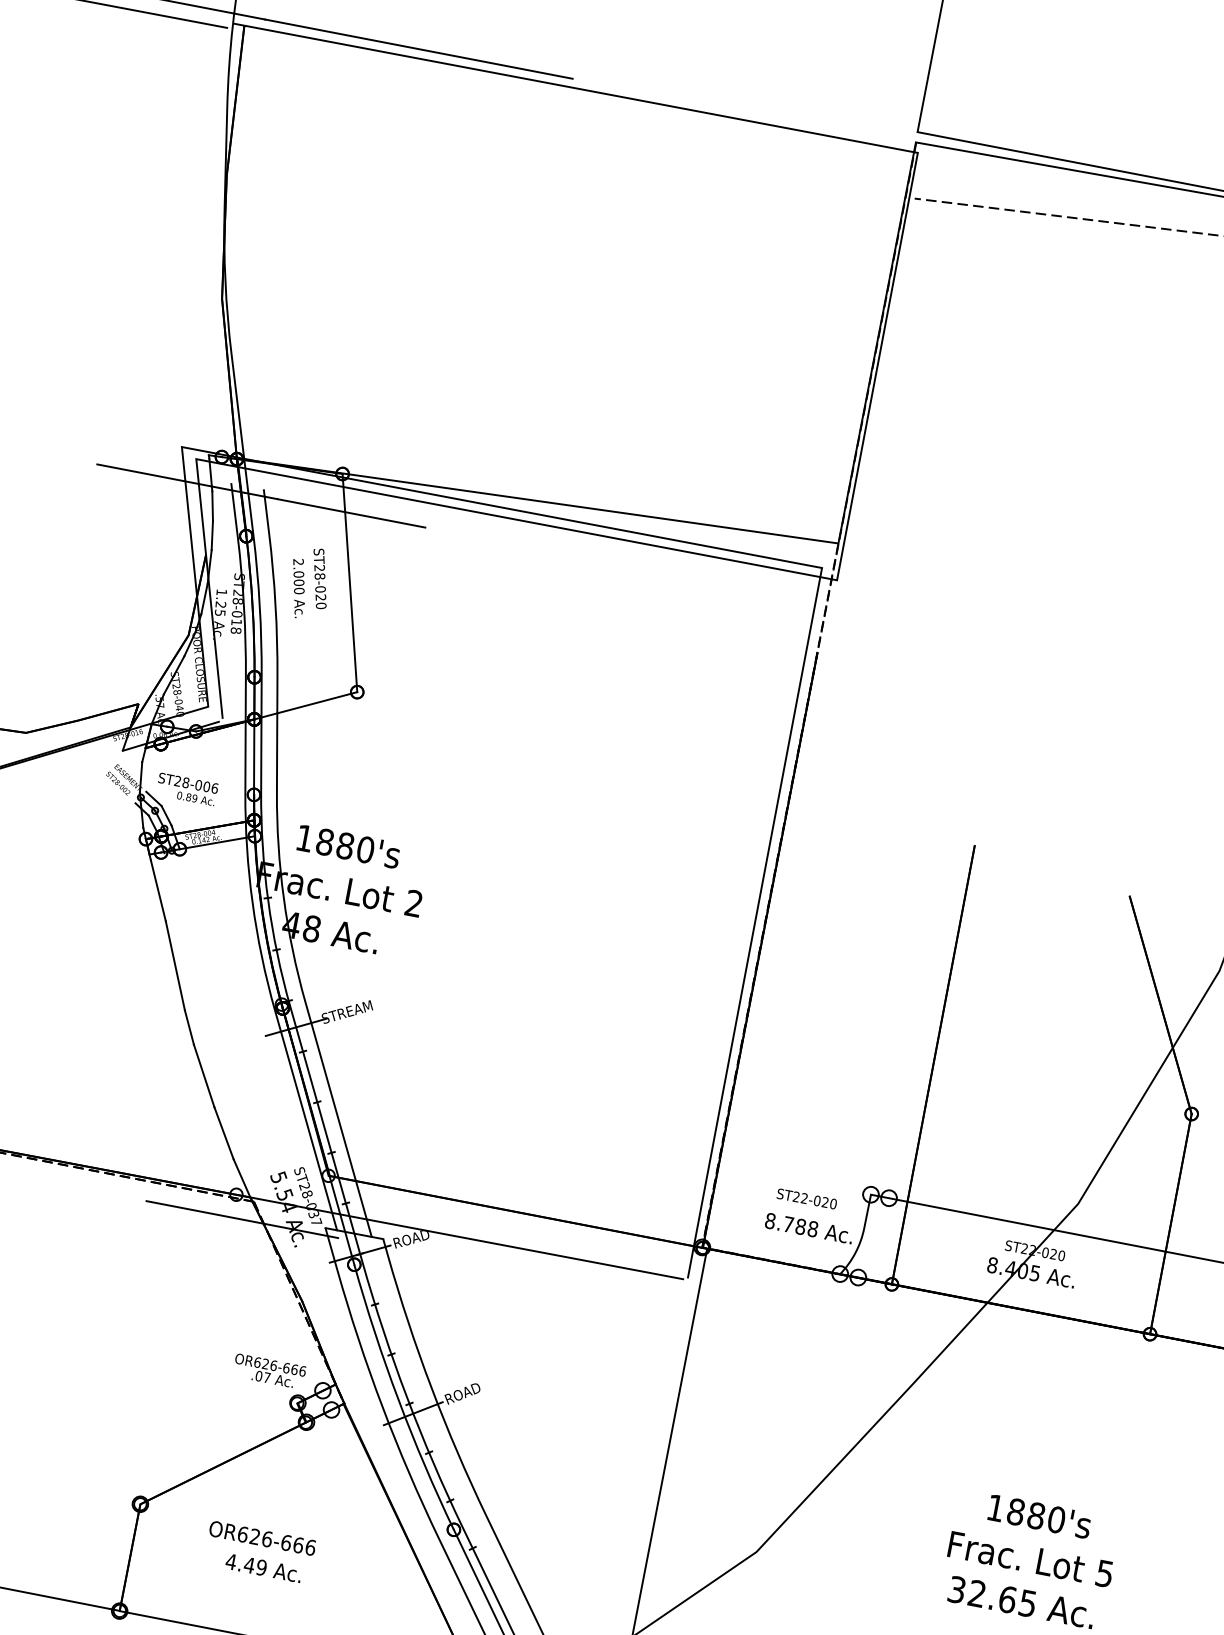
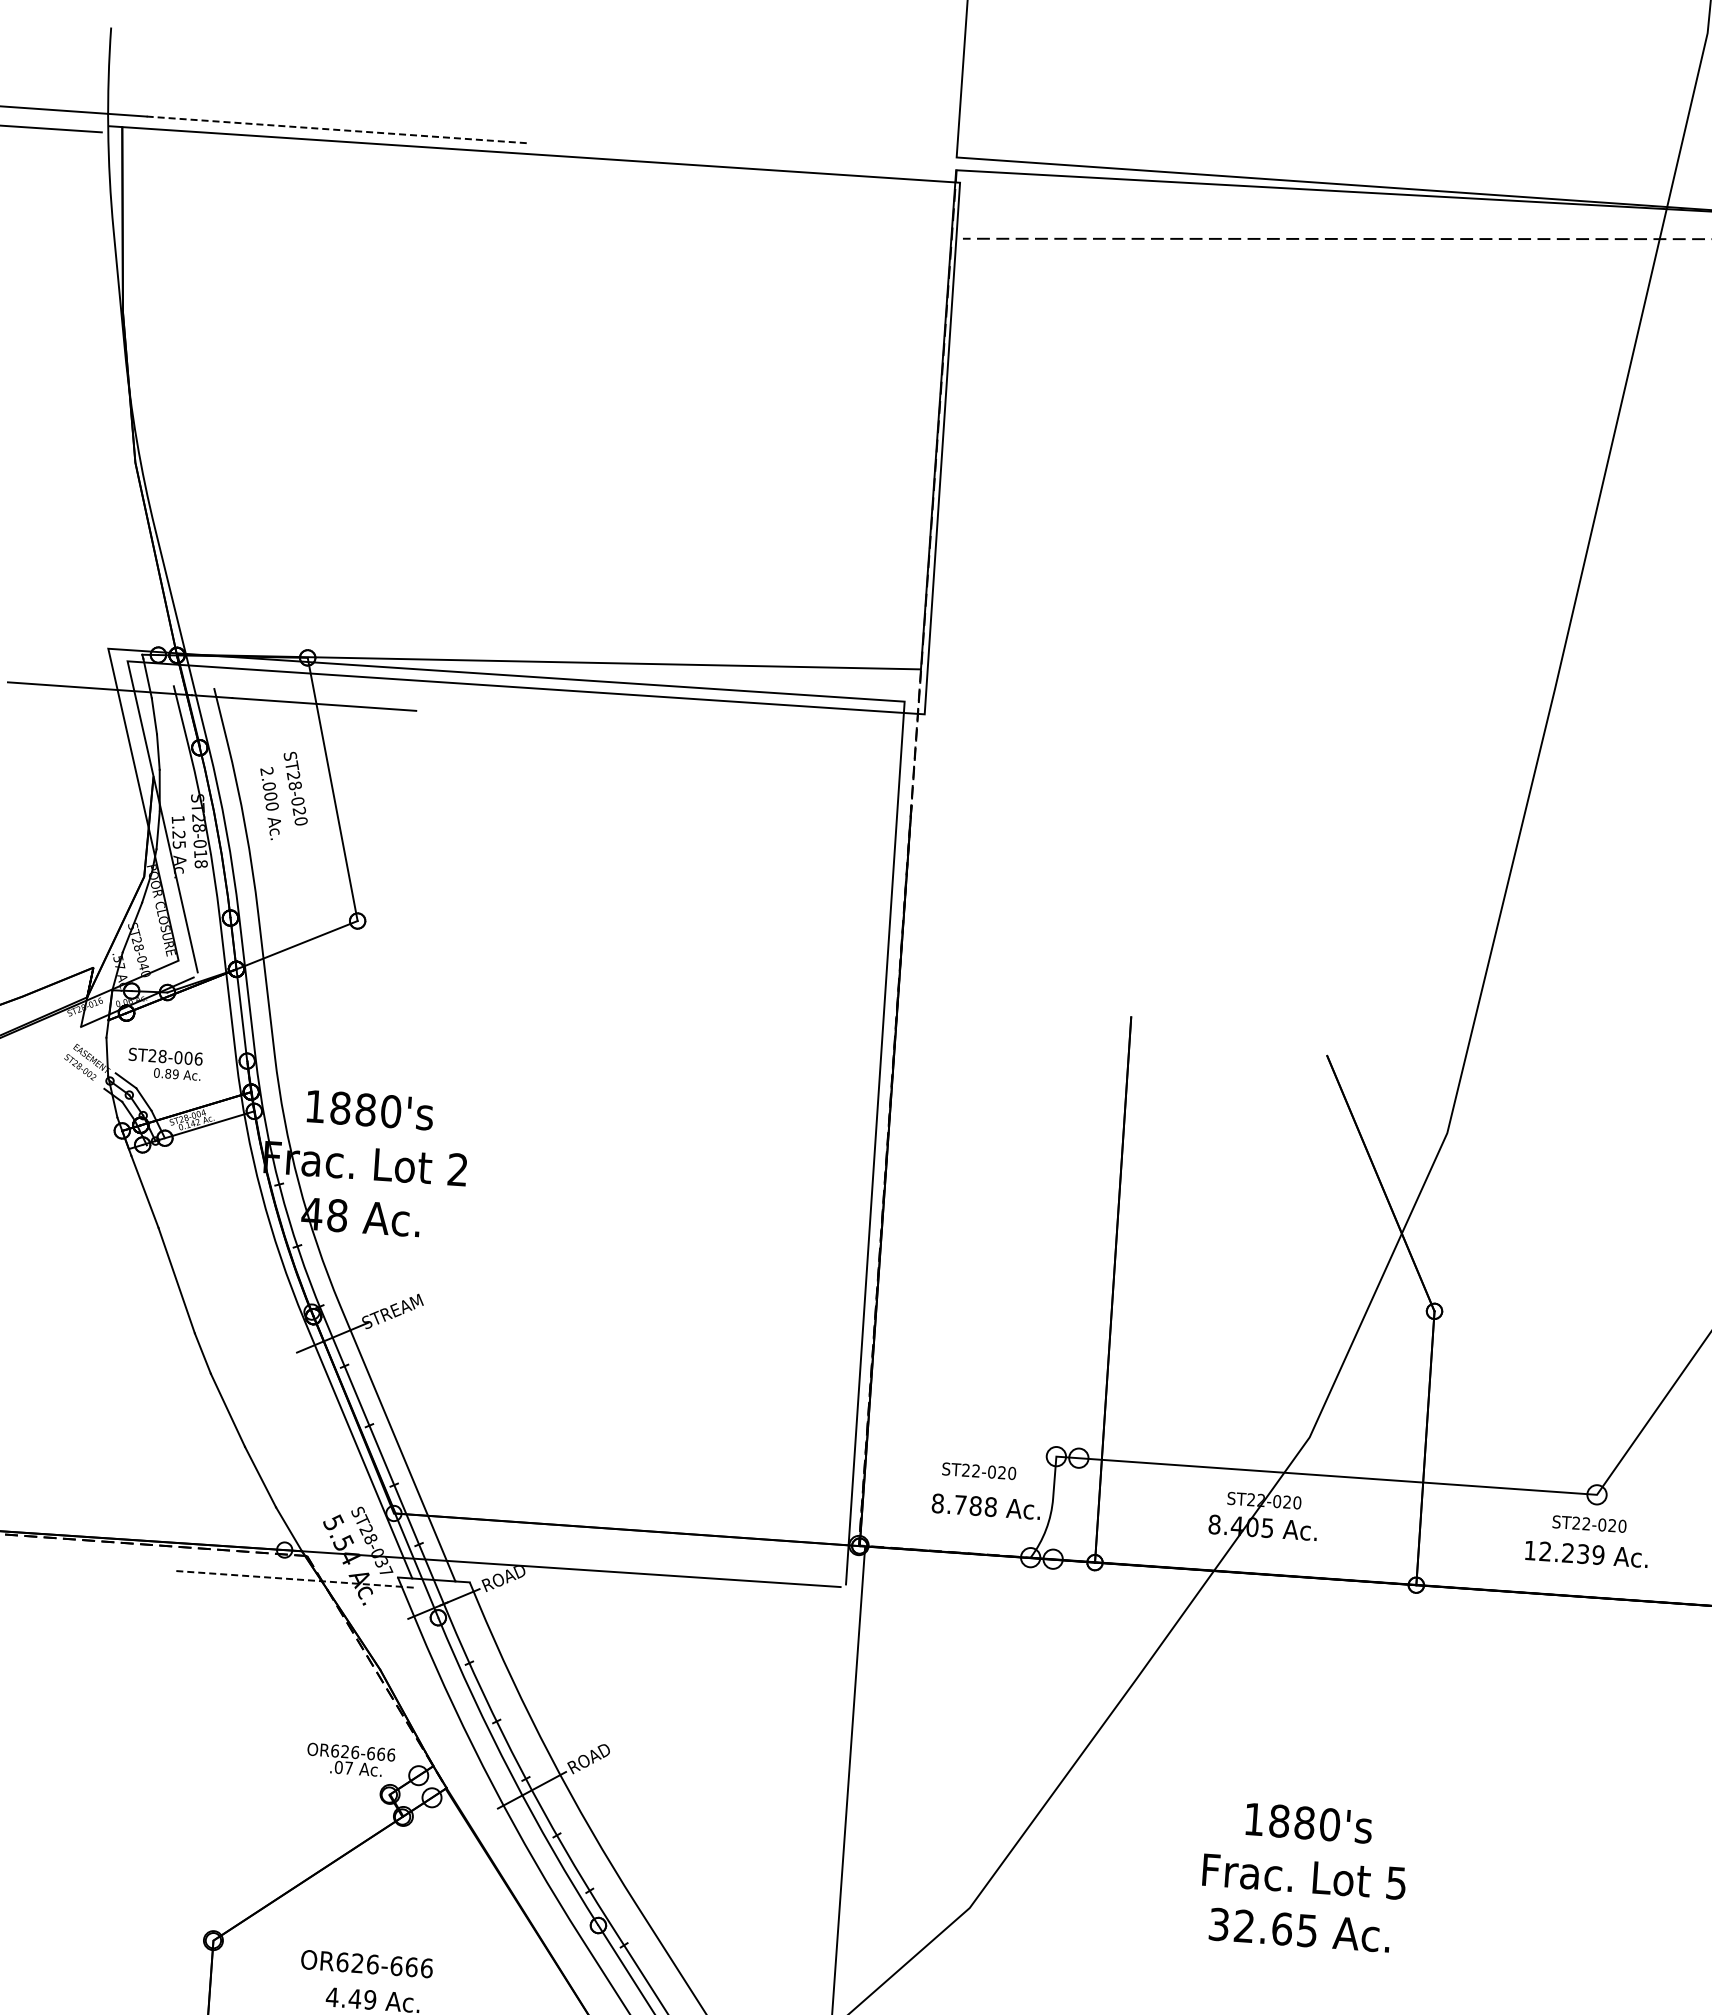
line: (419, 48) -> (338, 129), solid -> dashed
line: (242, 1219) -> (295, 1579), solid -> dashed

